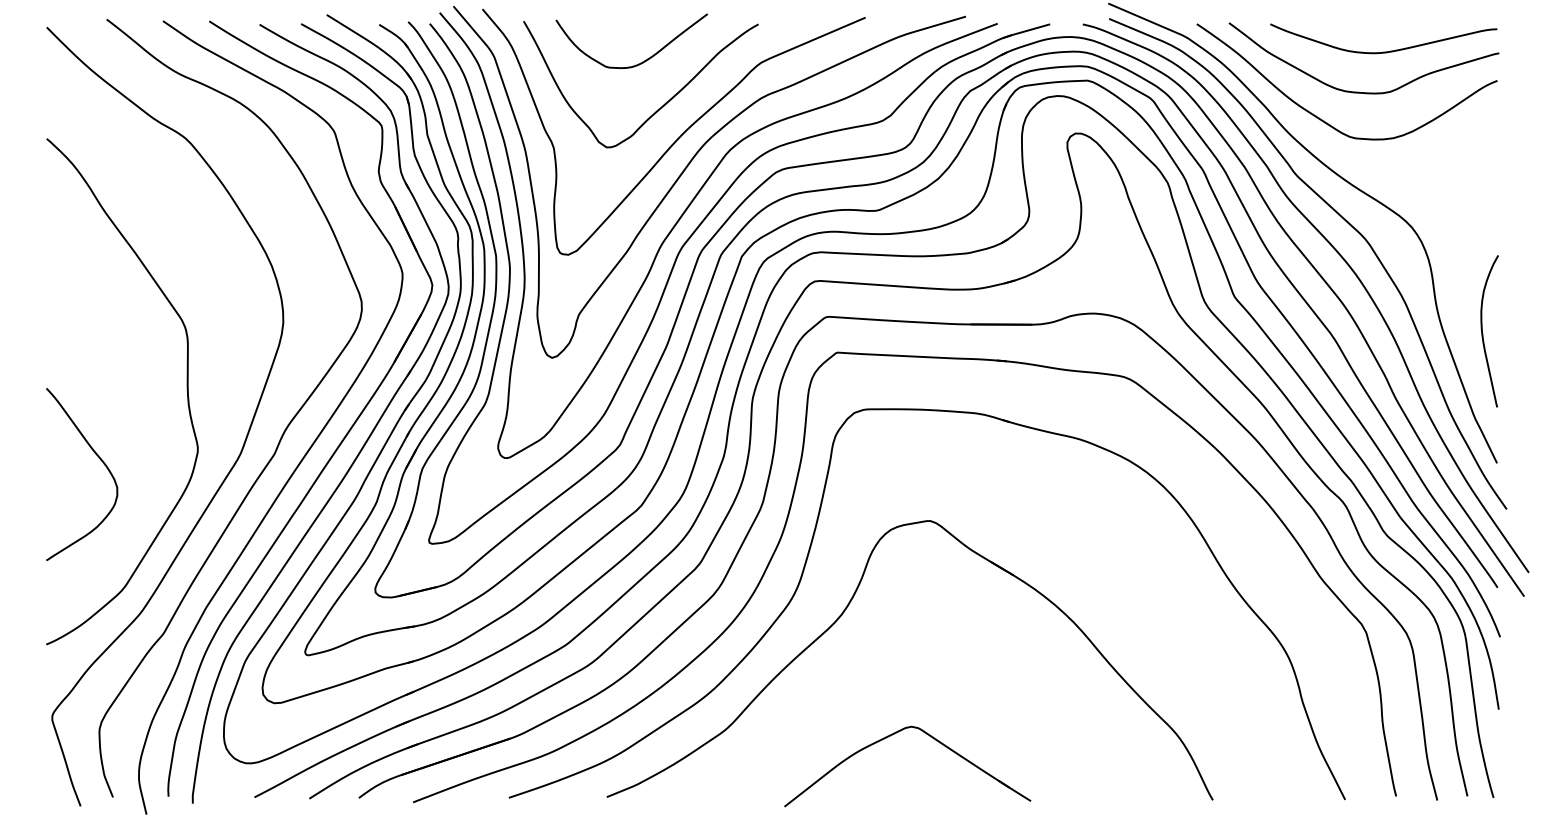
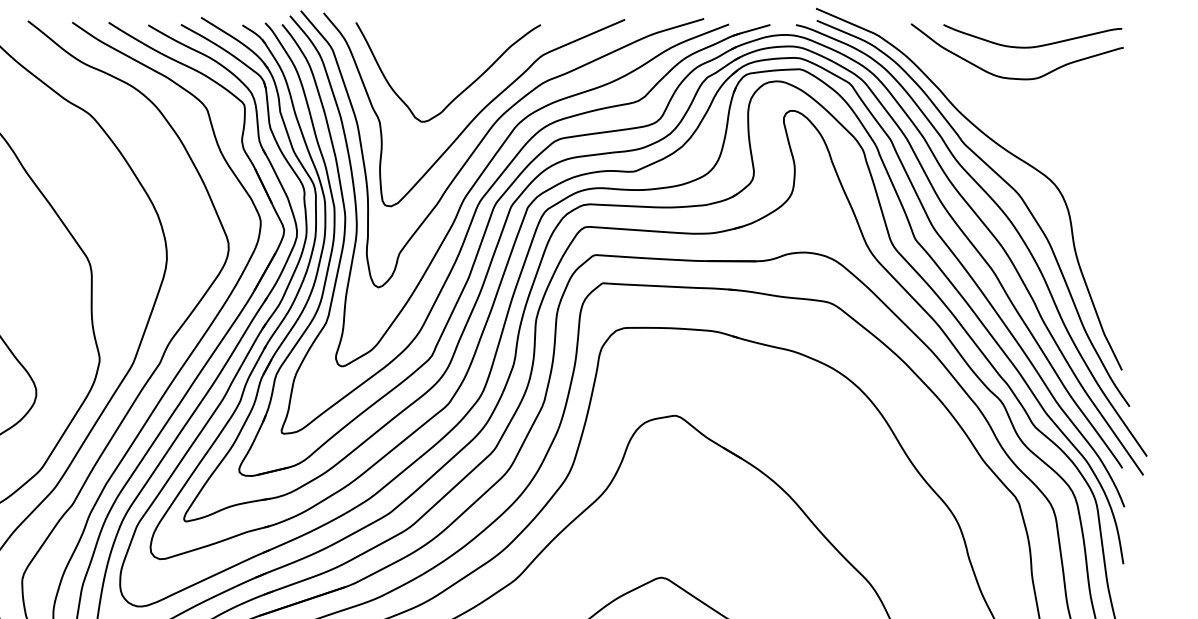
curve: (645, 59) -> (451, 52), removed
curve: (1322, 119) -> (984, 99), removed
curve: (1483, 333) -> (1111, 268), removed

